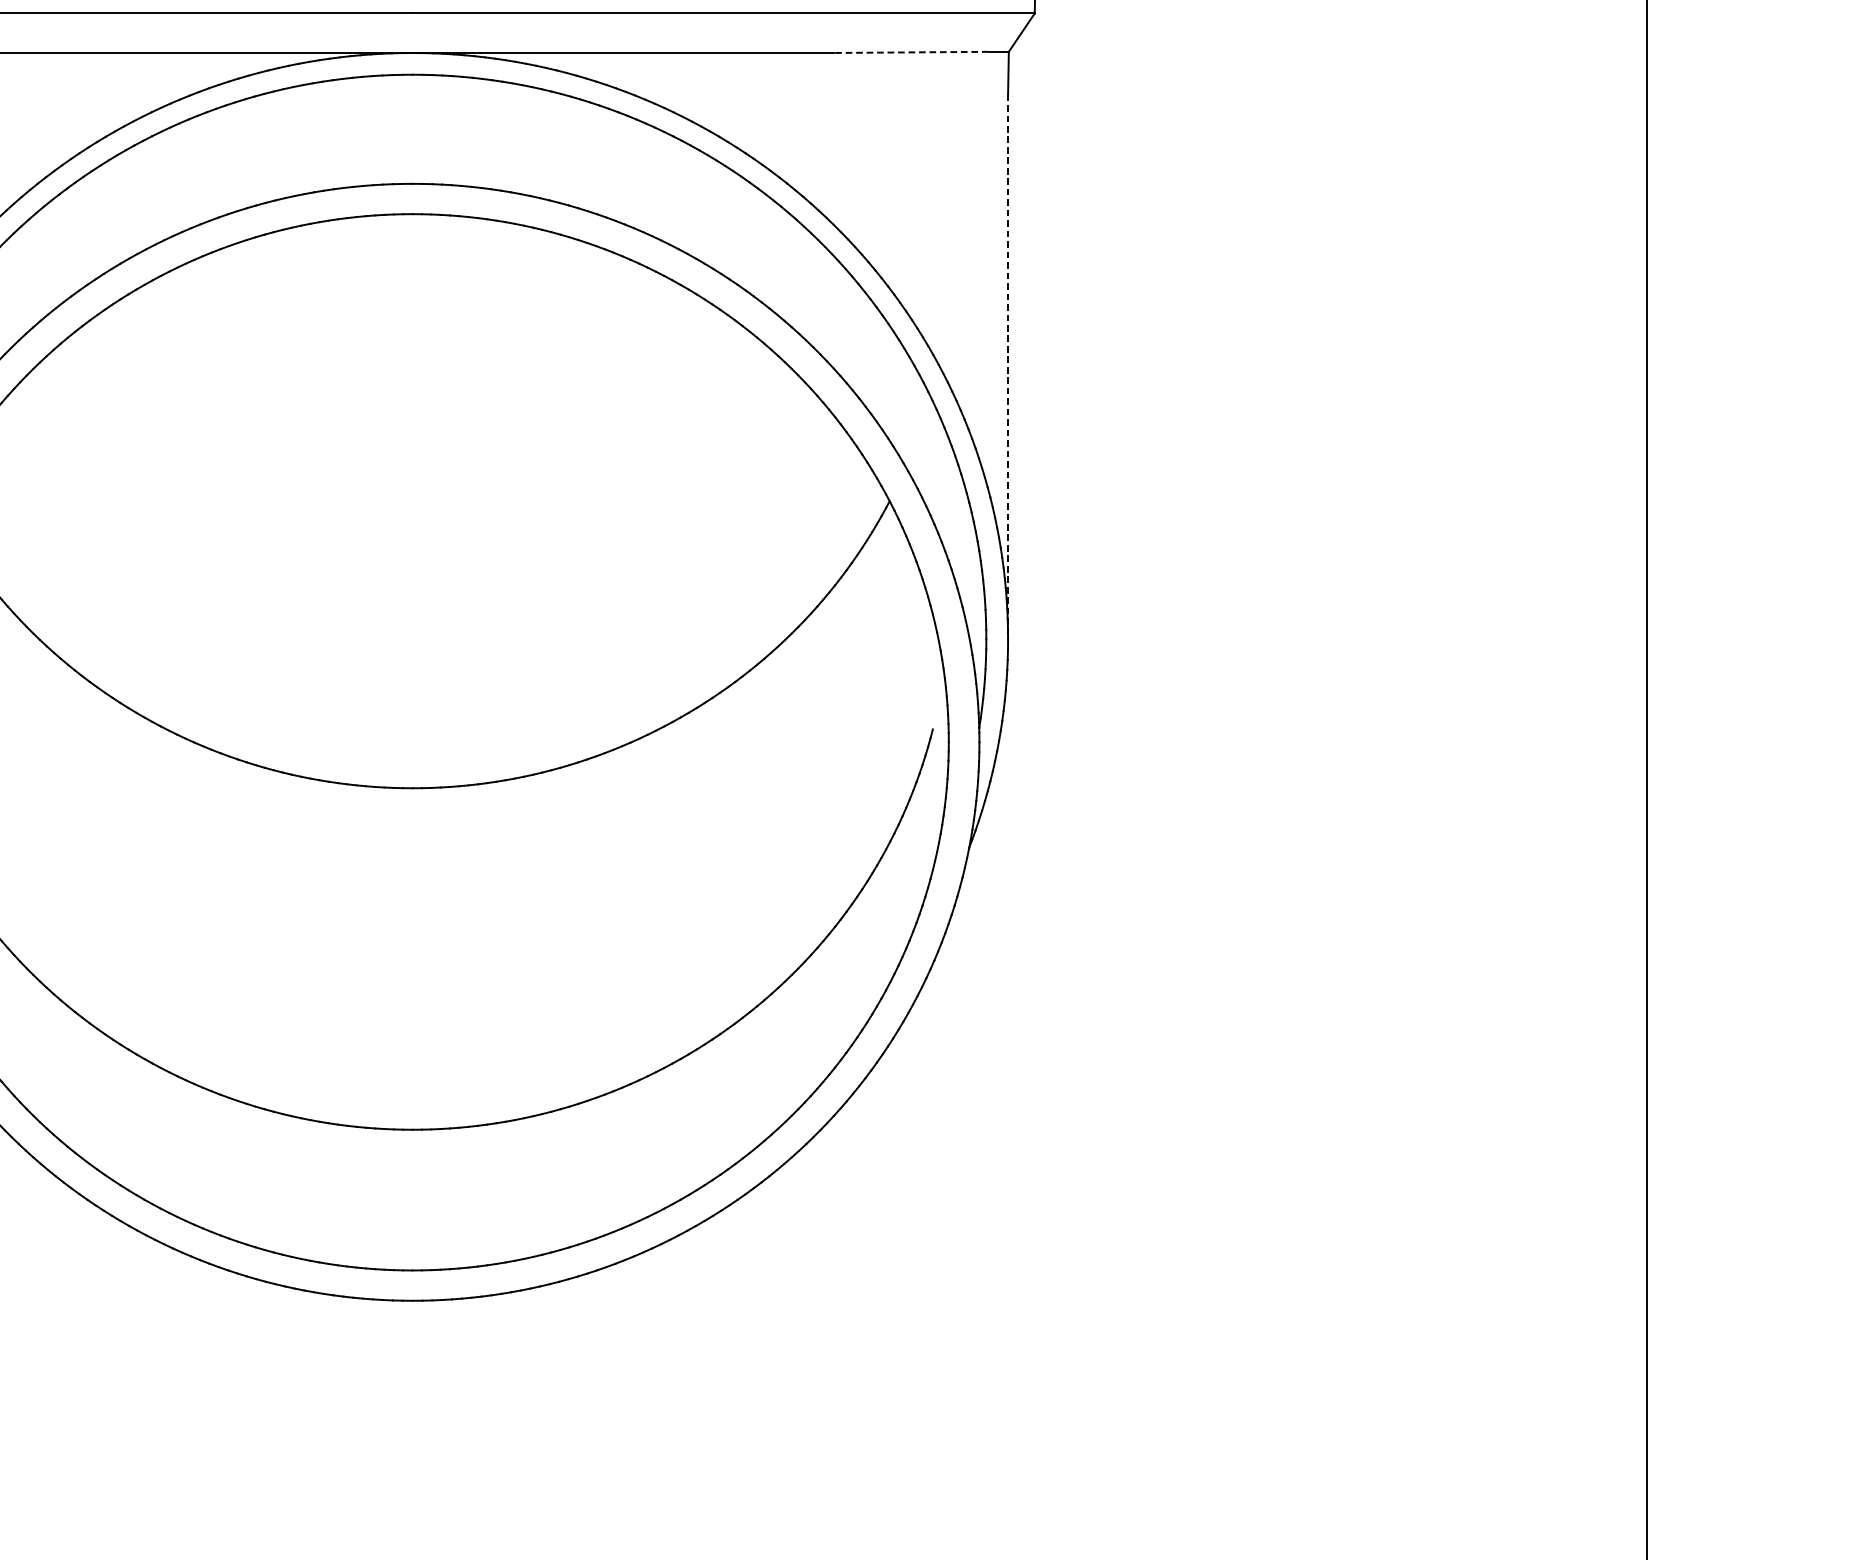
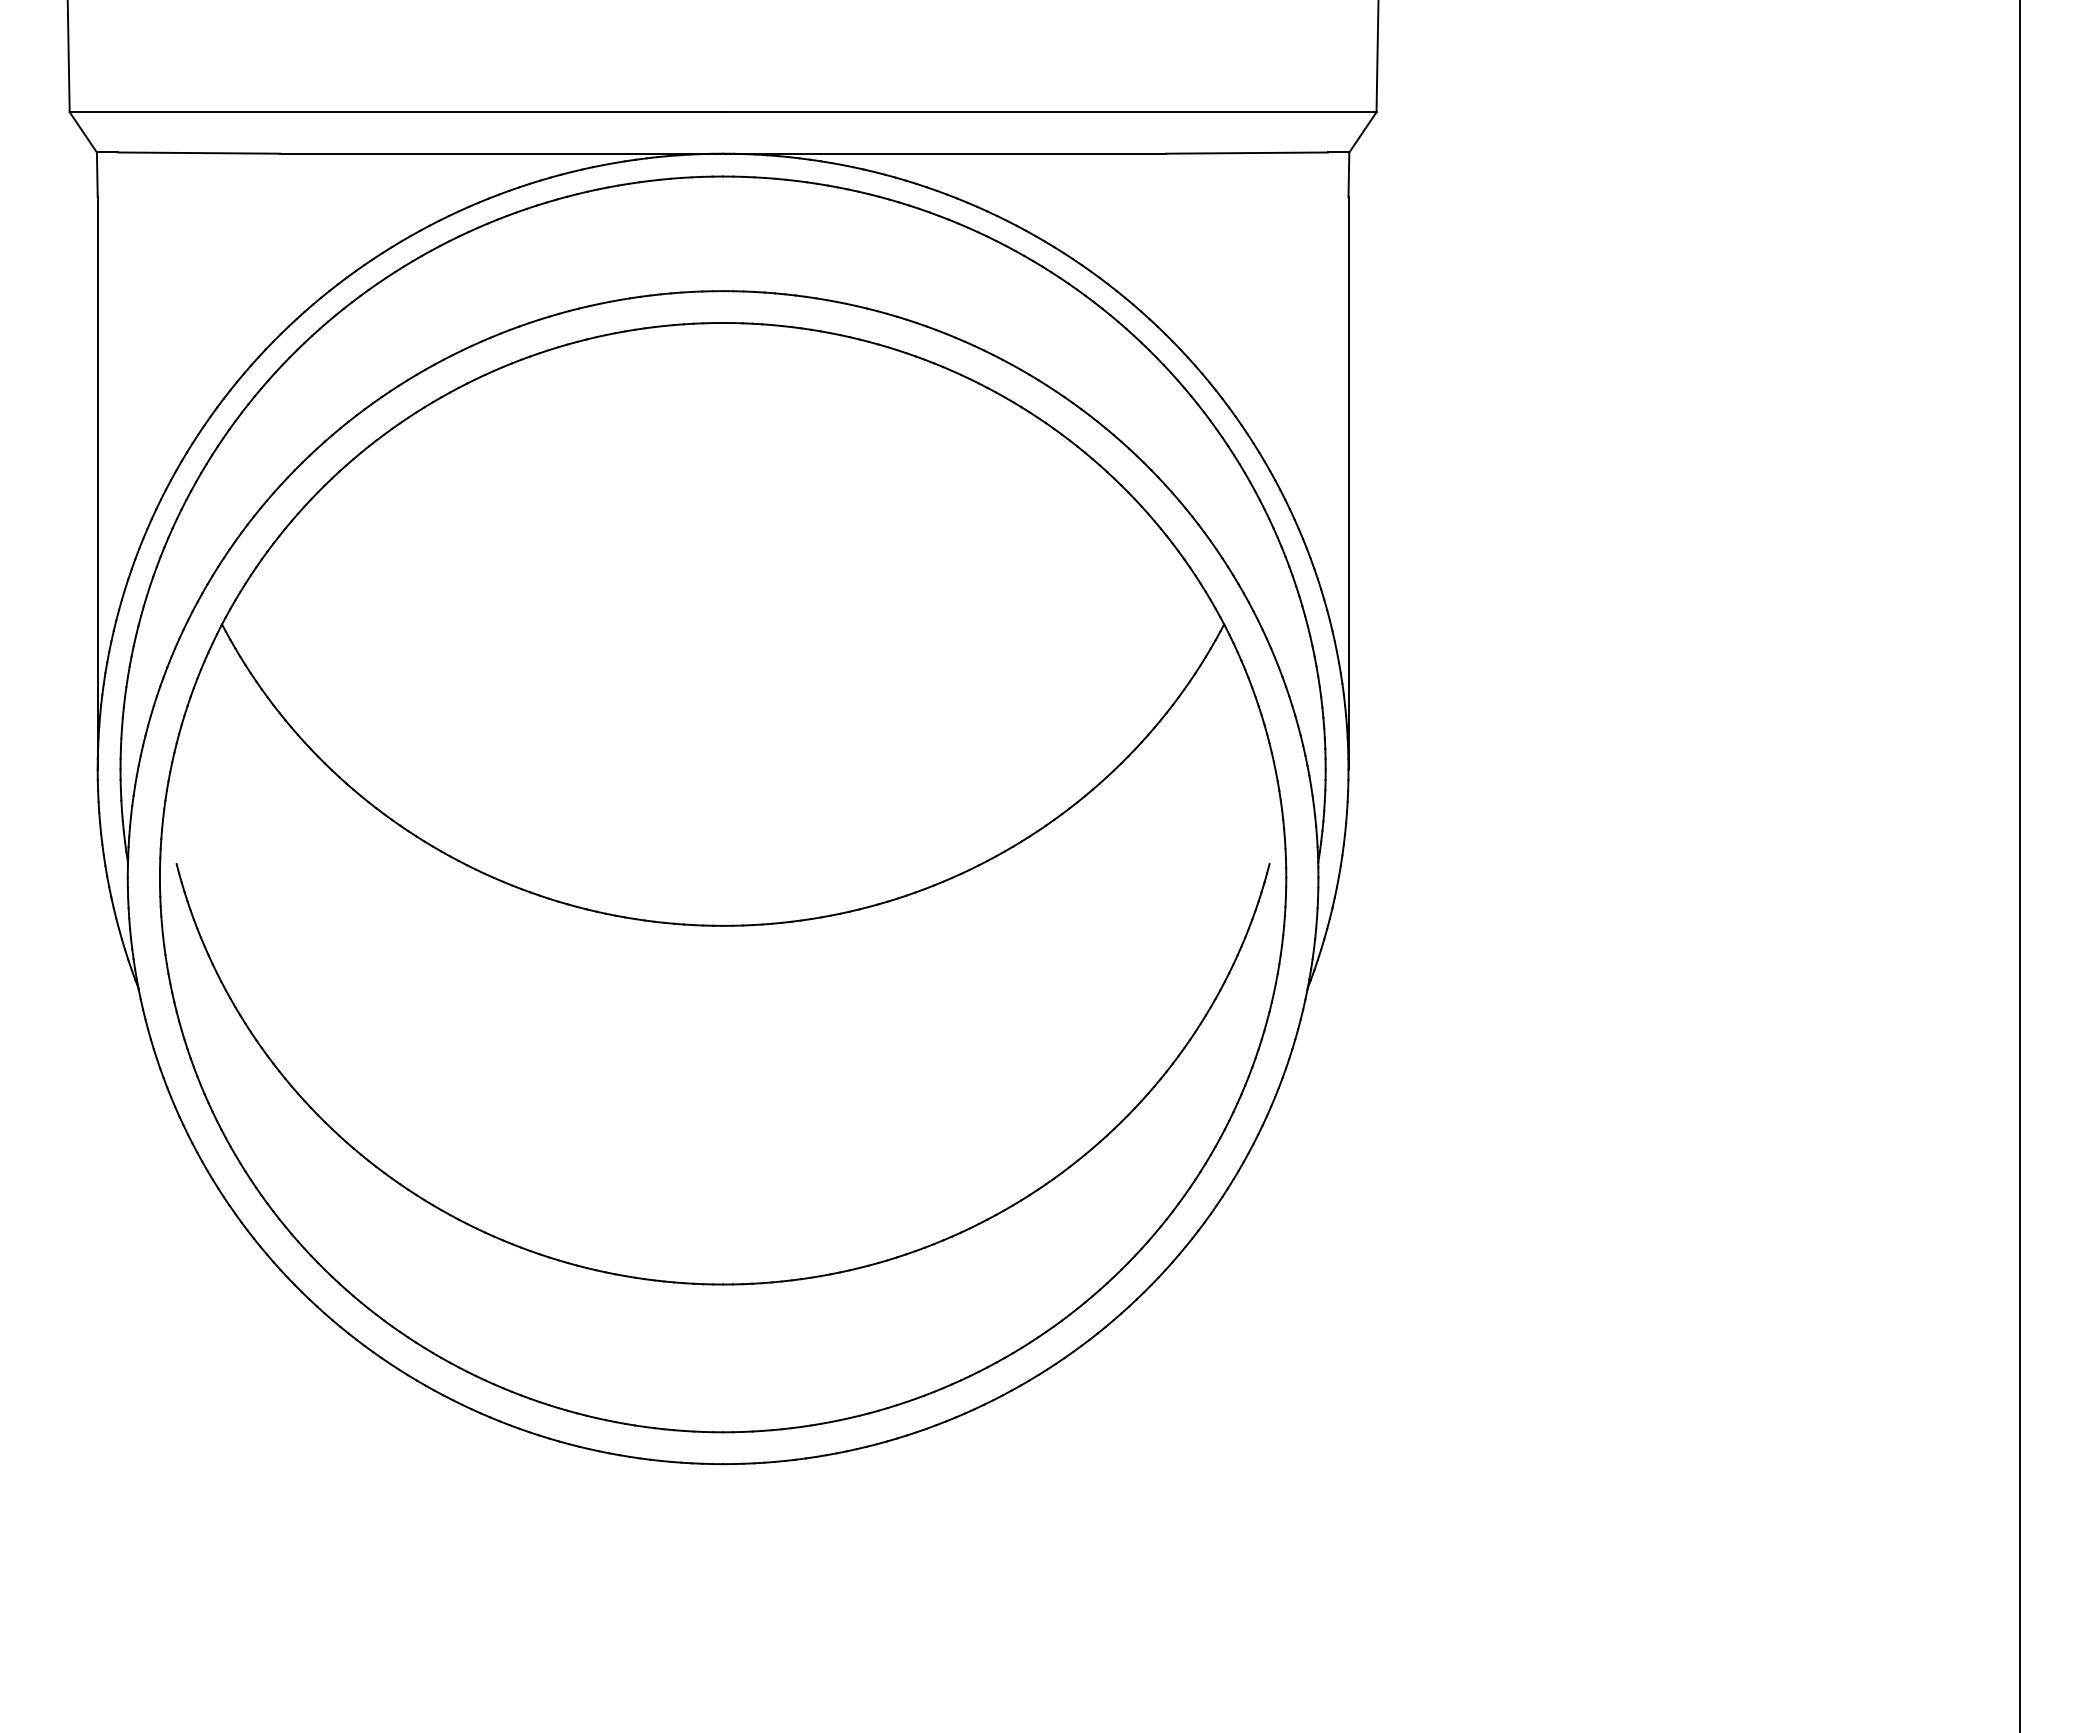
line: (910, 52) -> (1246, 153), dashed -> solid
line: (1008, 367) -> (1348, 483), dashed -> solid

